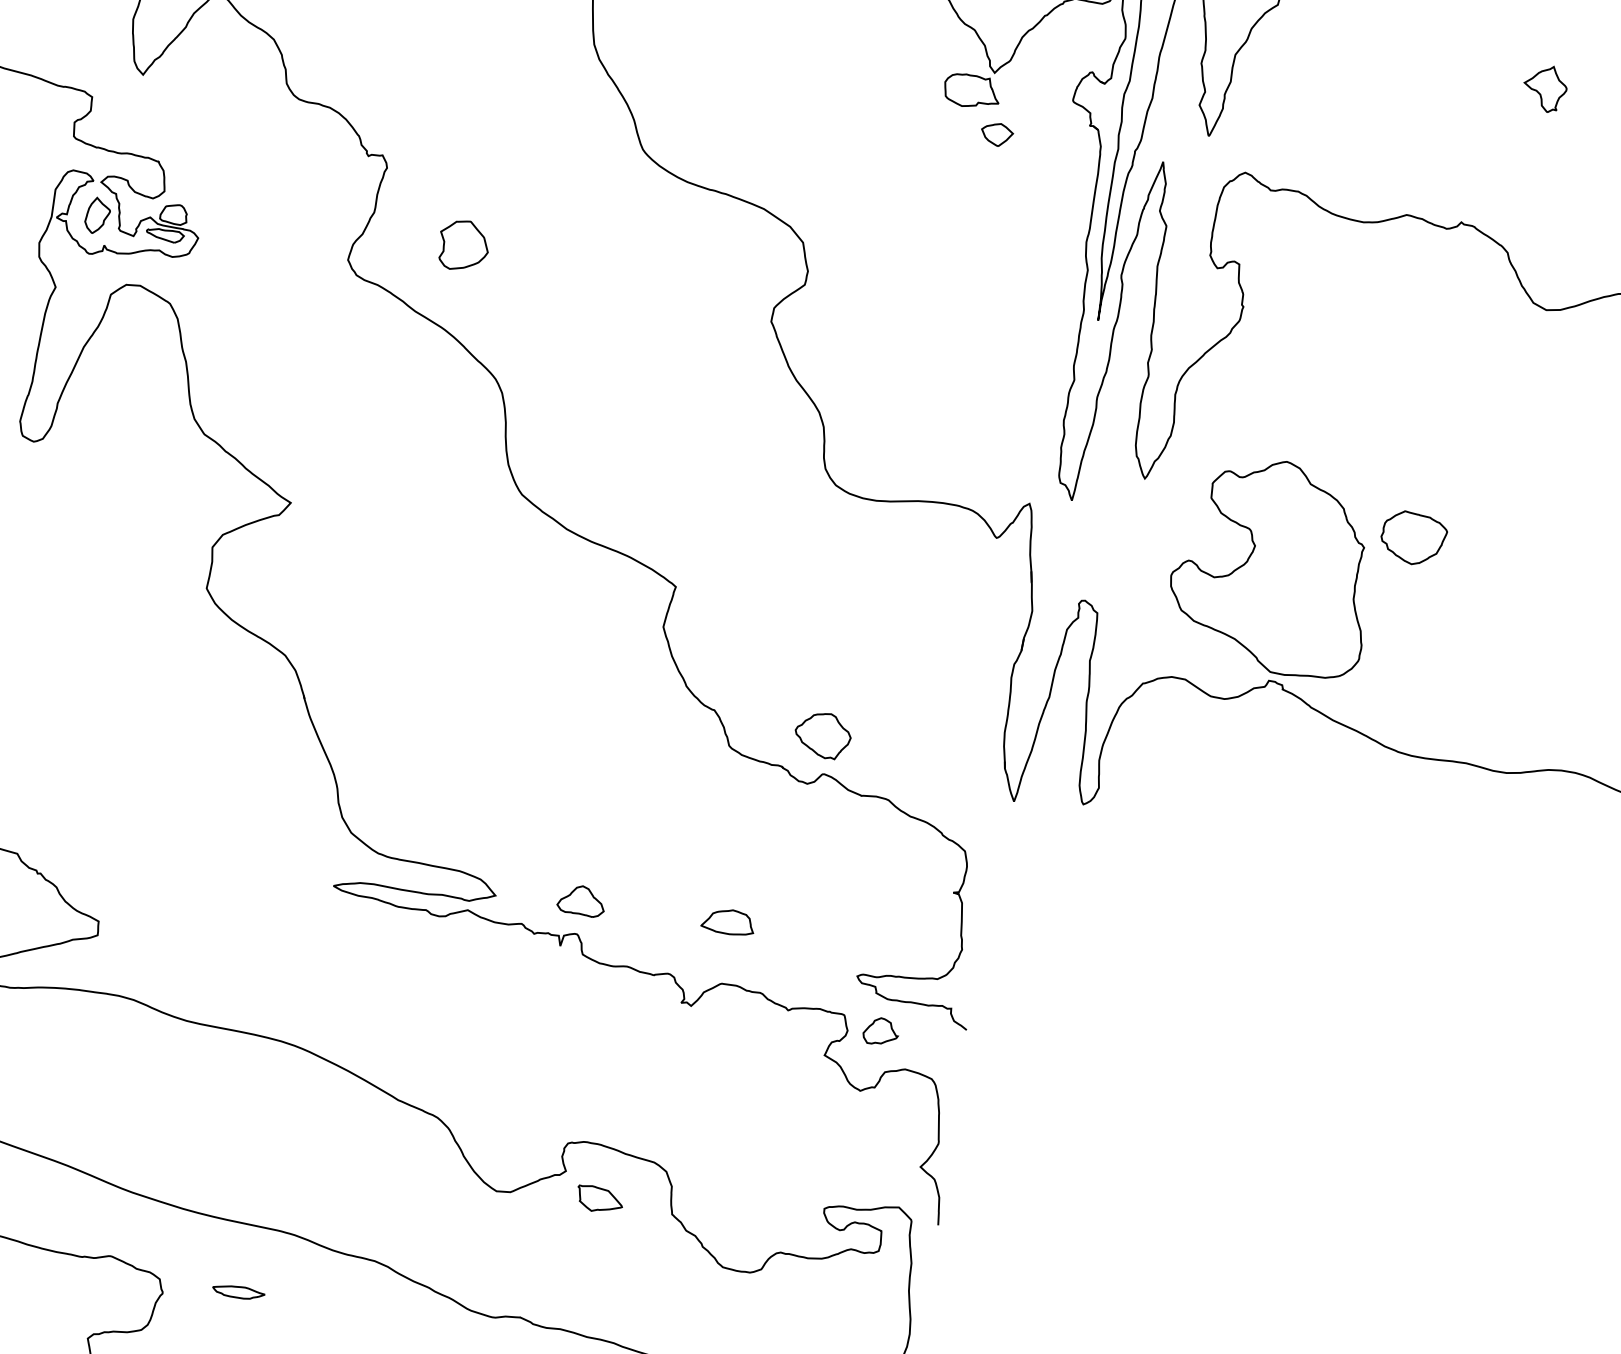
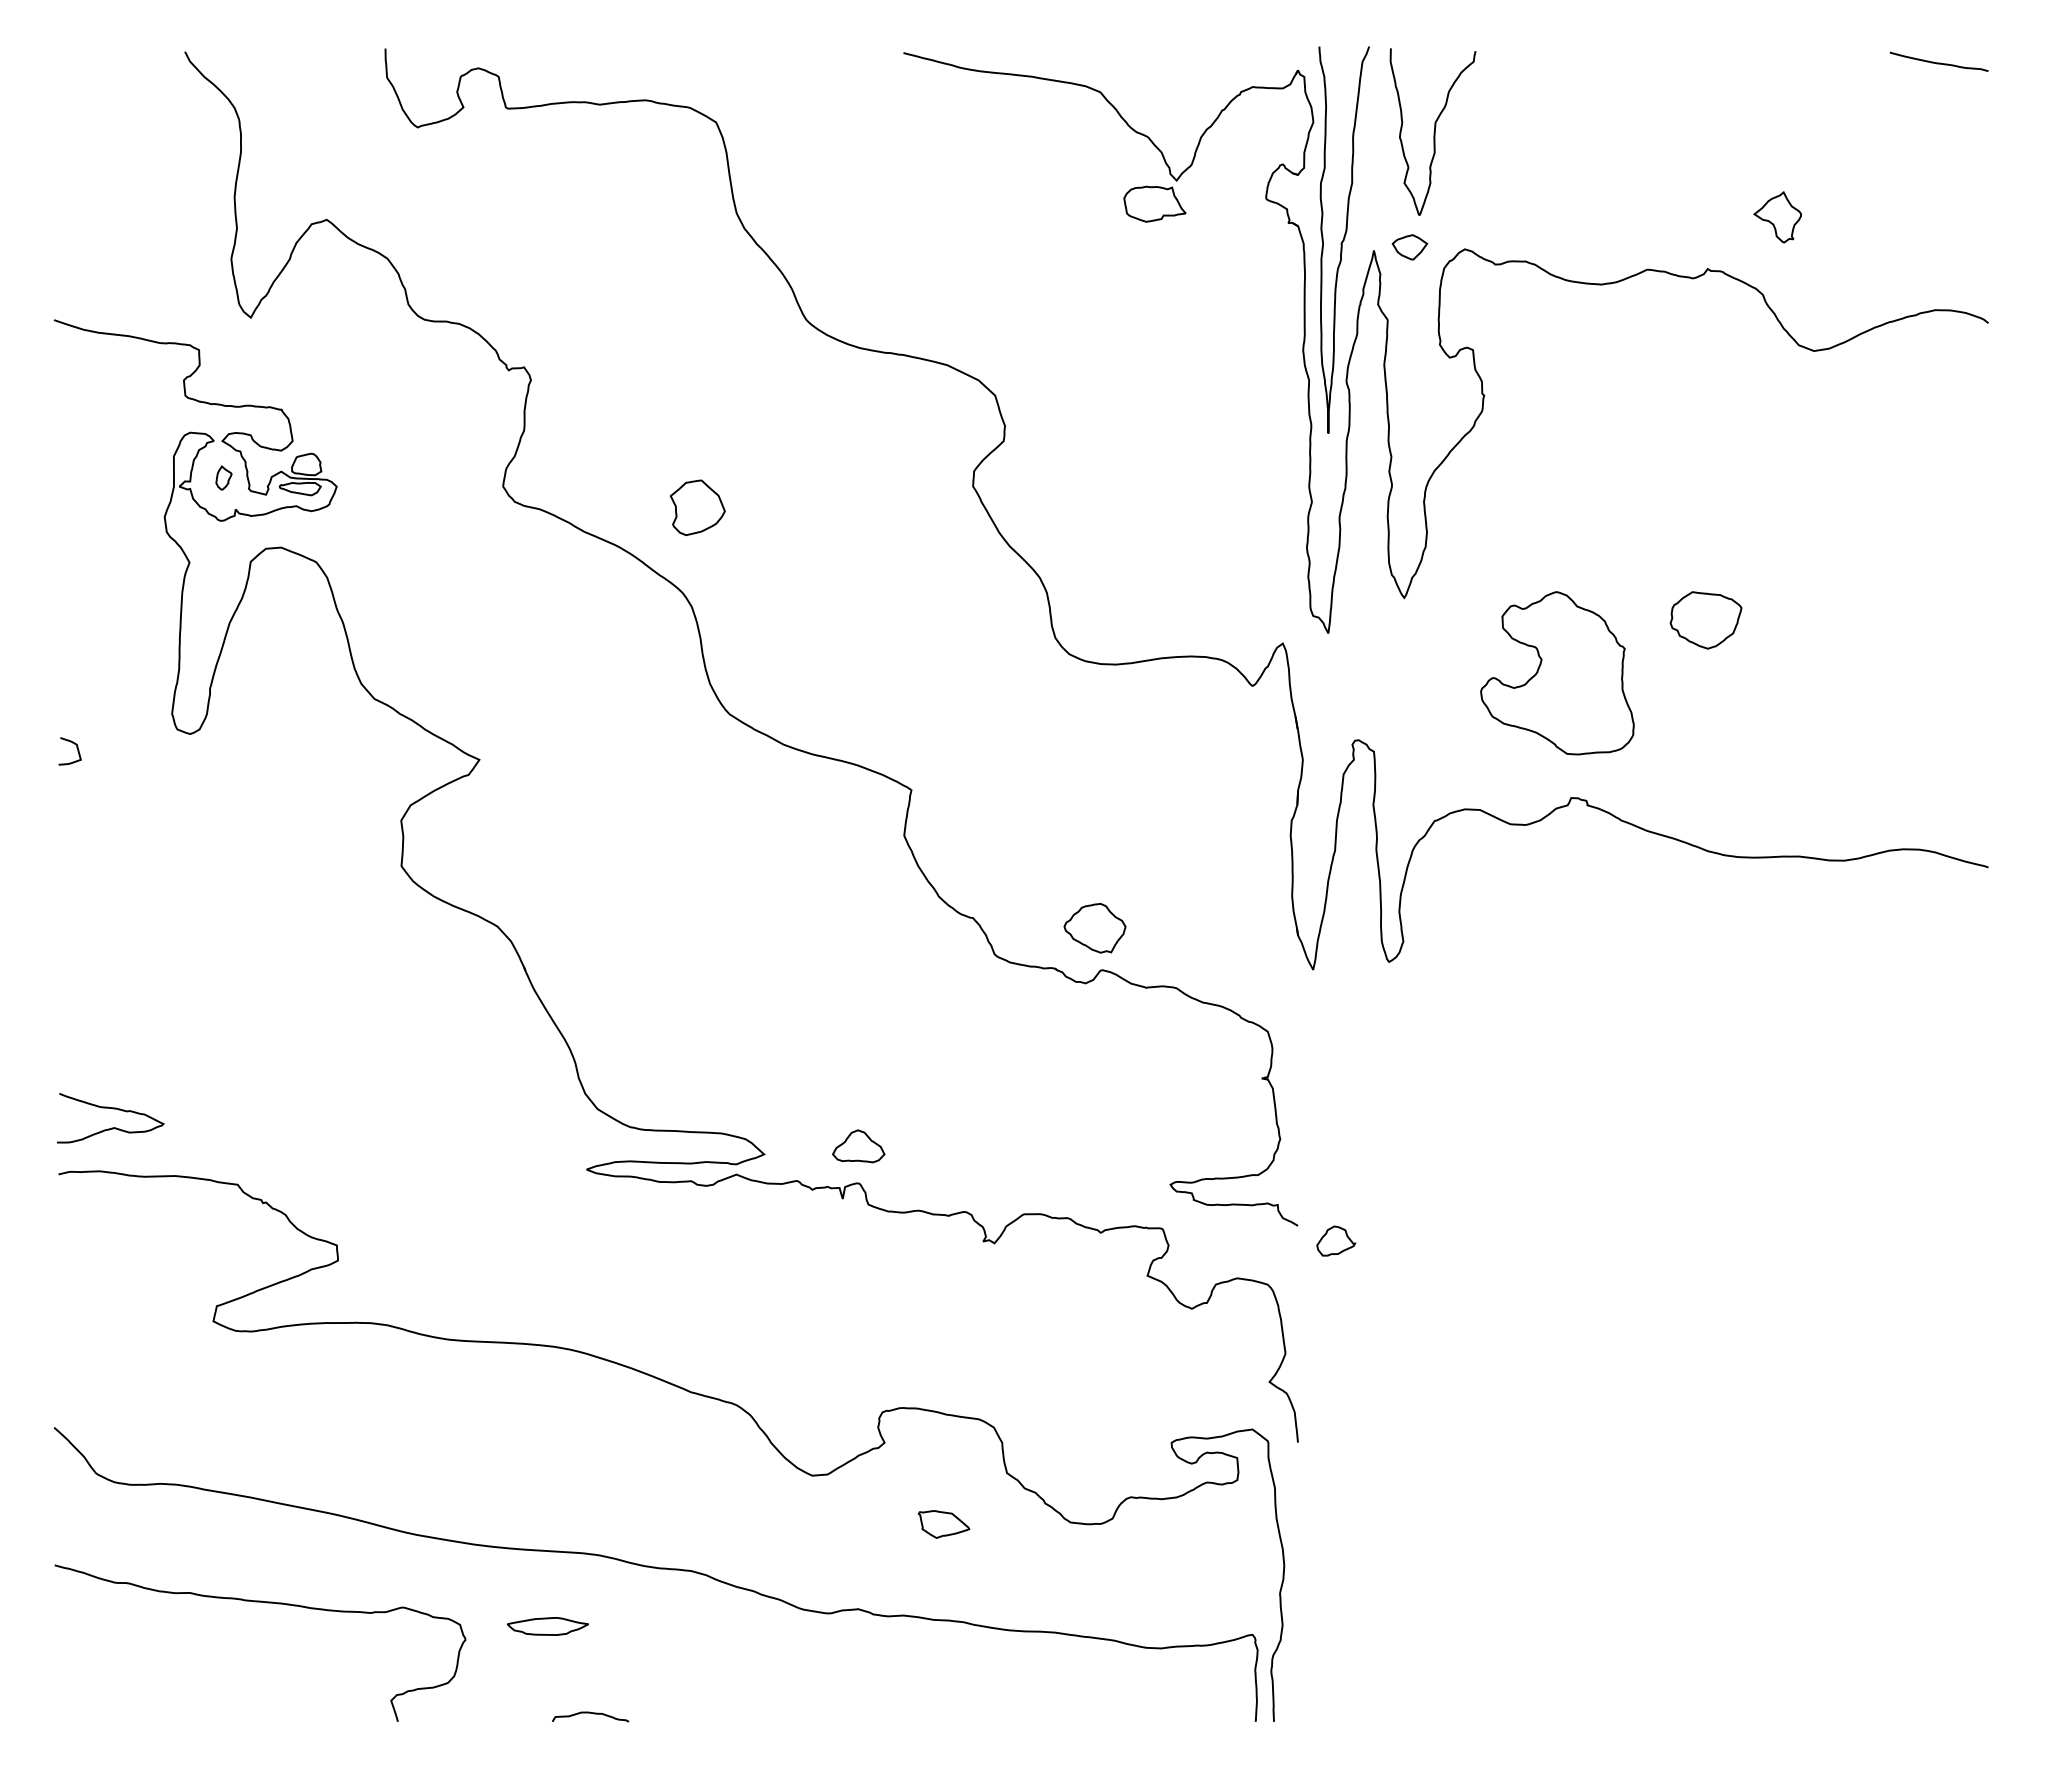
part: (1545, 88) -> (1777, 217), moved
part: (996, 134) -> (1409, 247), moved
part: (97, 215) -> (223, 477), size x0.6
part: (463, 245) -> (697, 507), moved
part: (1272, 566) -> (1557, 673), size x0.7
part: (728, 921) -> (1021, 1145), removed
part: (881, 1031) -> (1336, 1240), moved
part: (600, 1199) -> (944, 1524), moved
part: (238, 1292) -> (547, 1626), size x1.4

